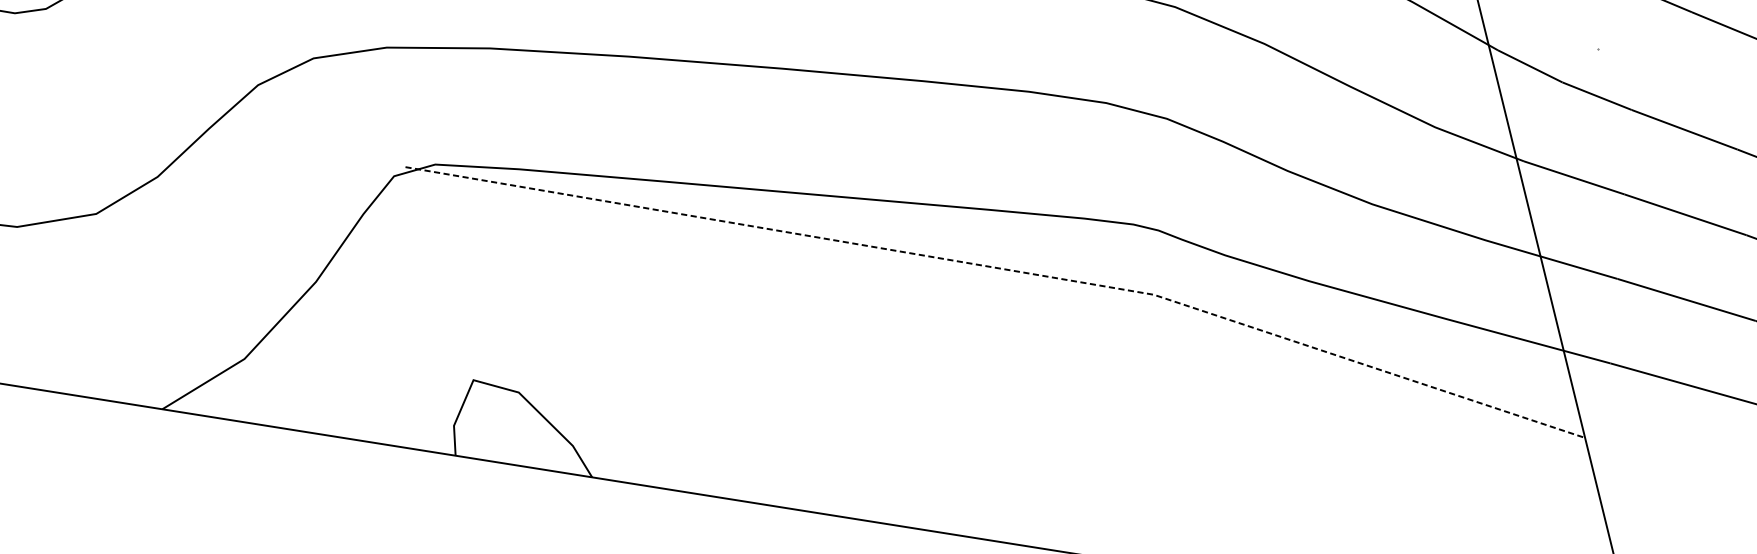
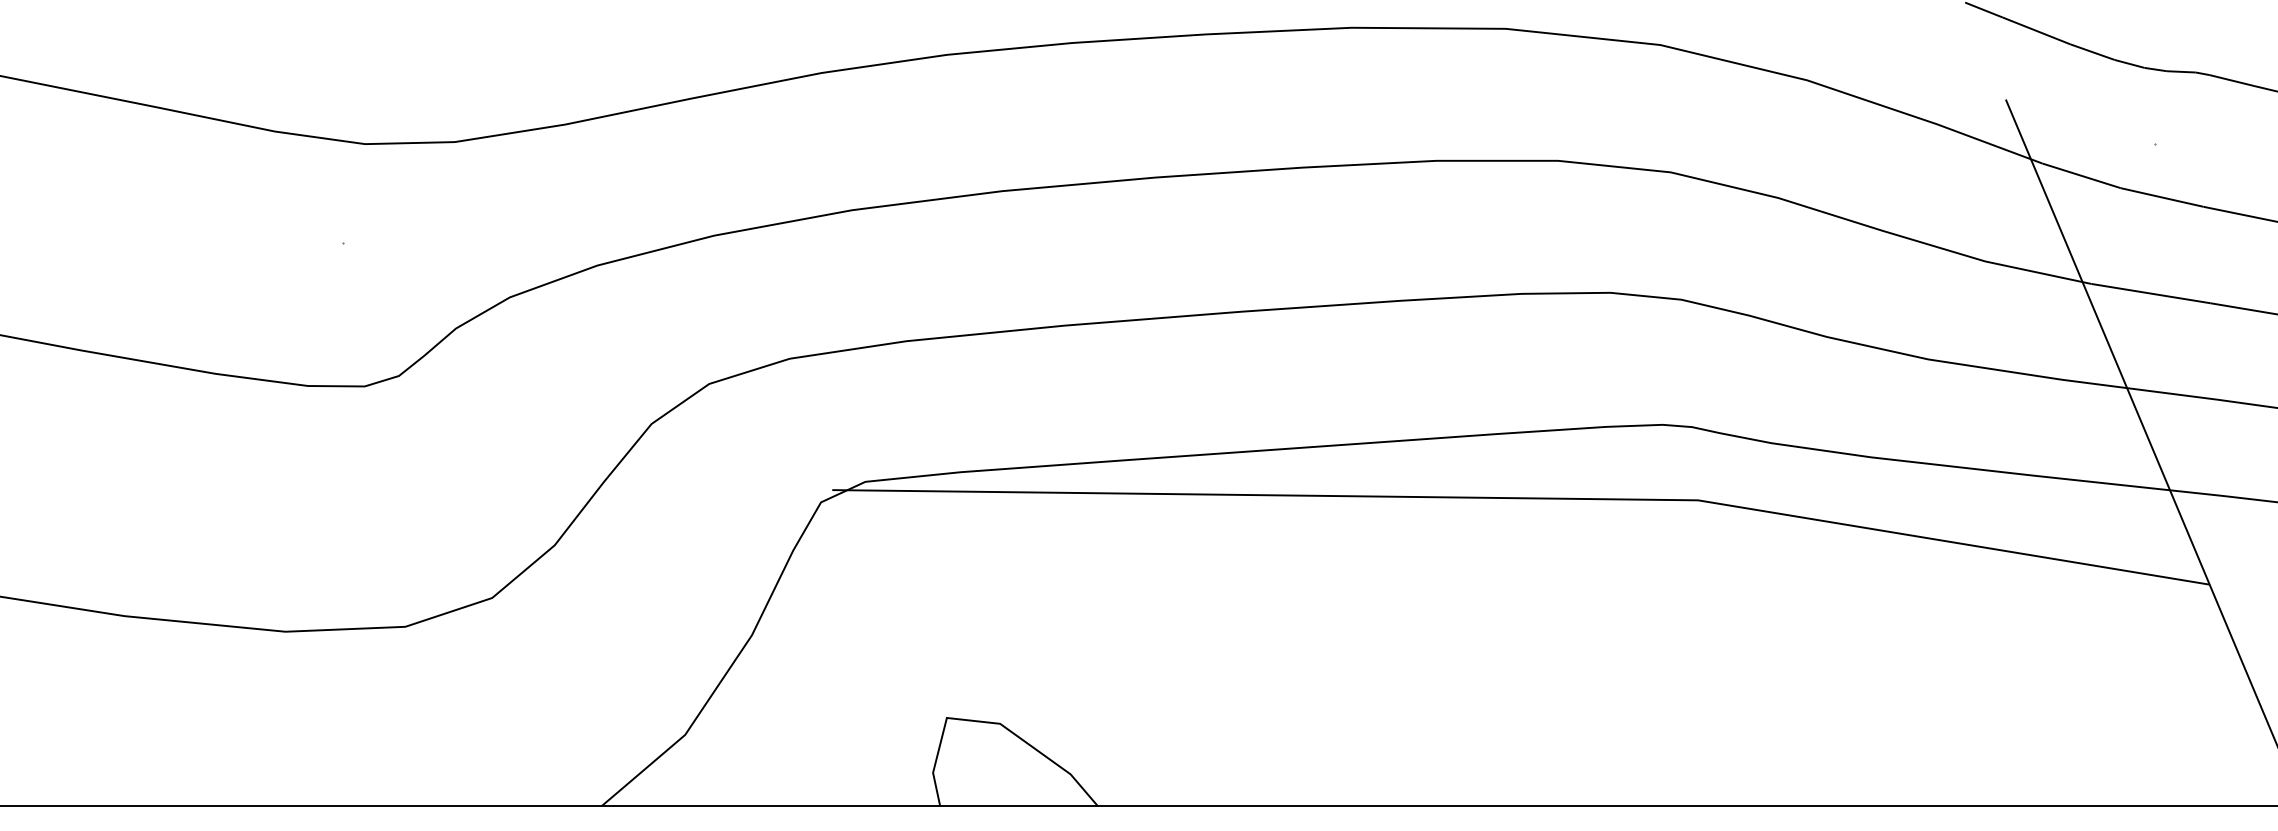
line: (1004, 269) -> (1525, 498), dashed -> solid

